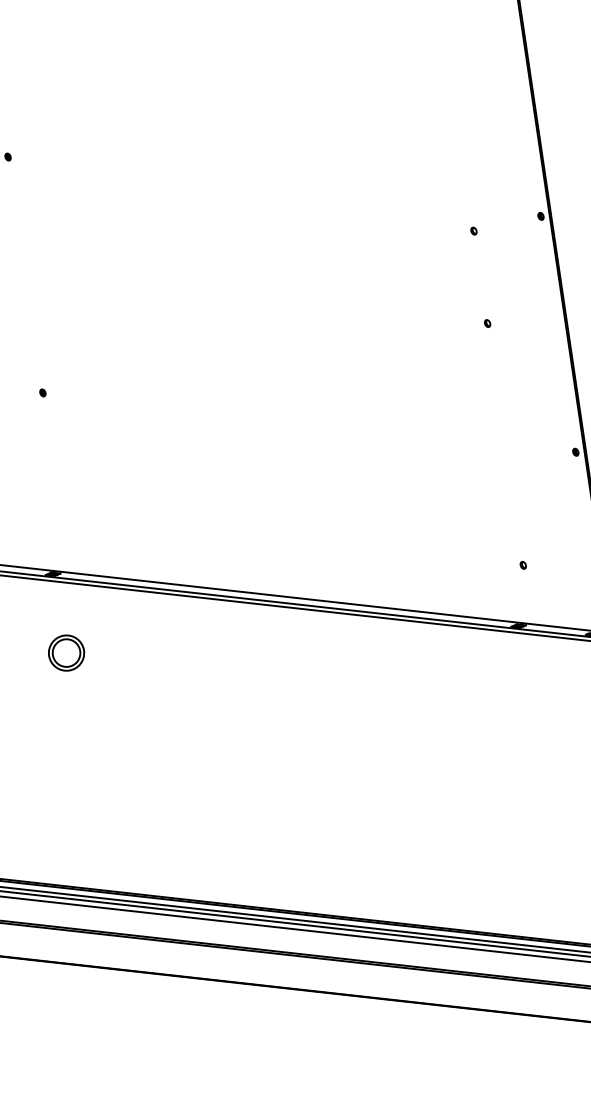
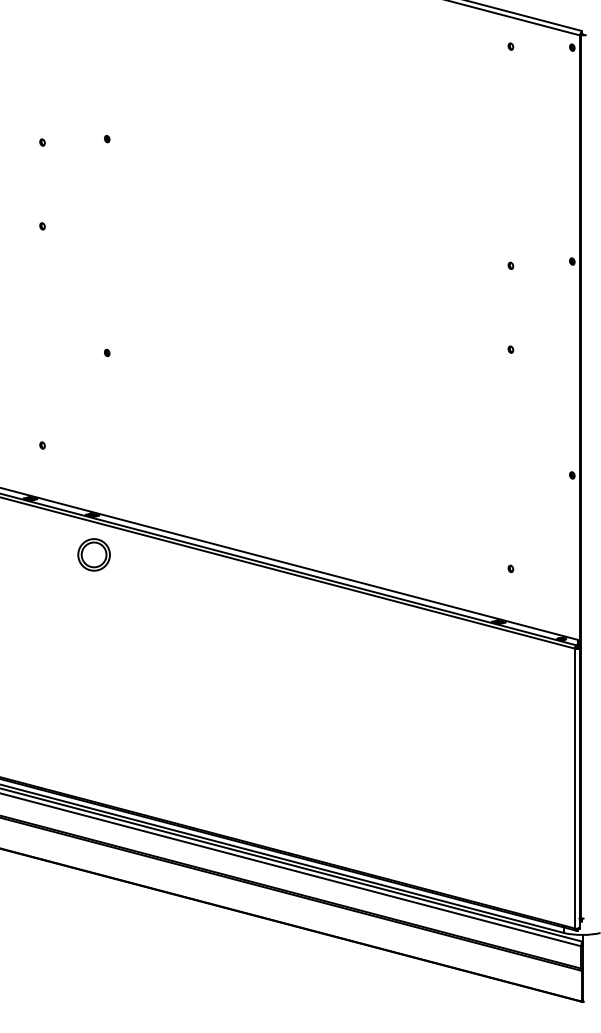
part: (65, 652) -> (93, 554), moved

